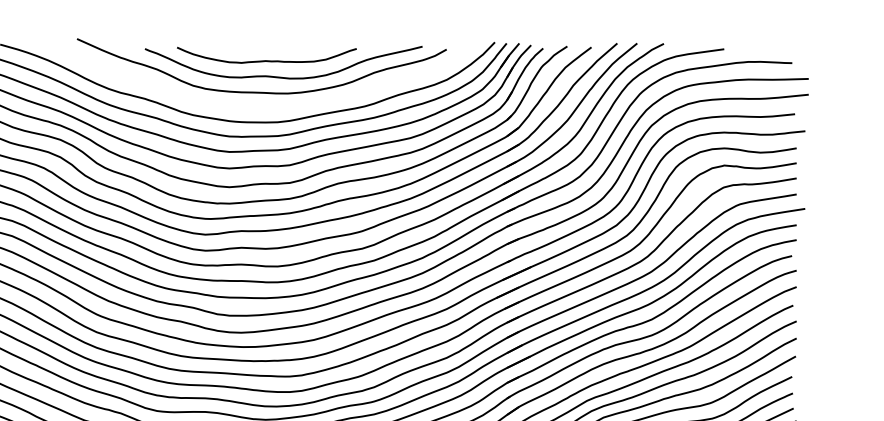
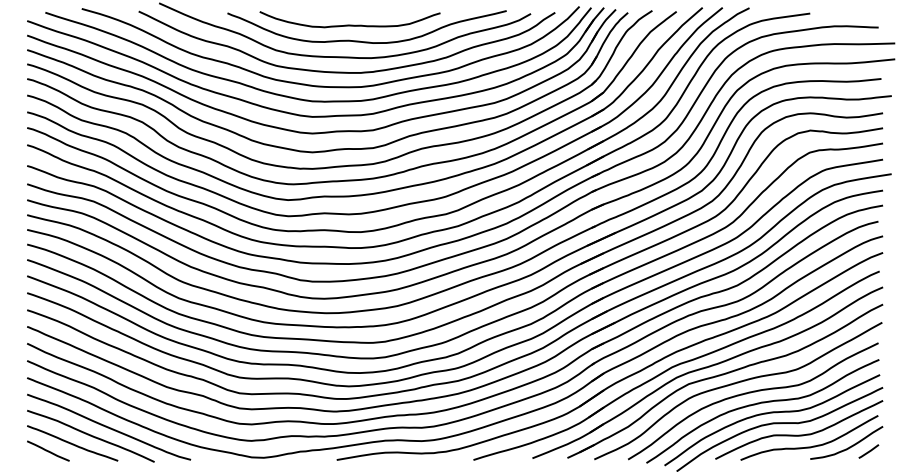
curve: (262, 106) -> (345, 71), added

